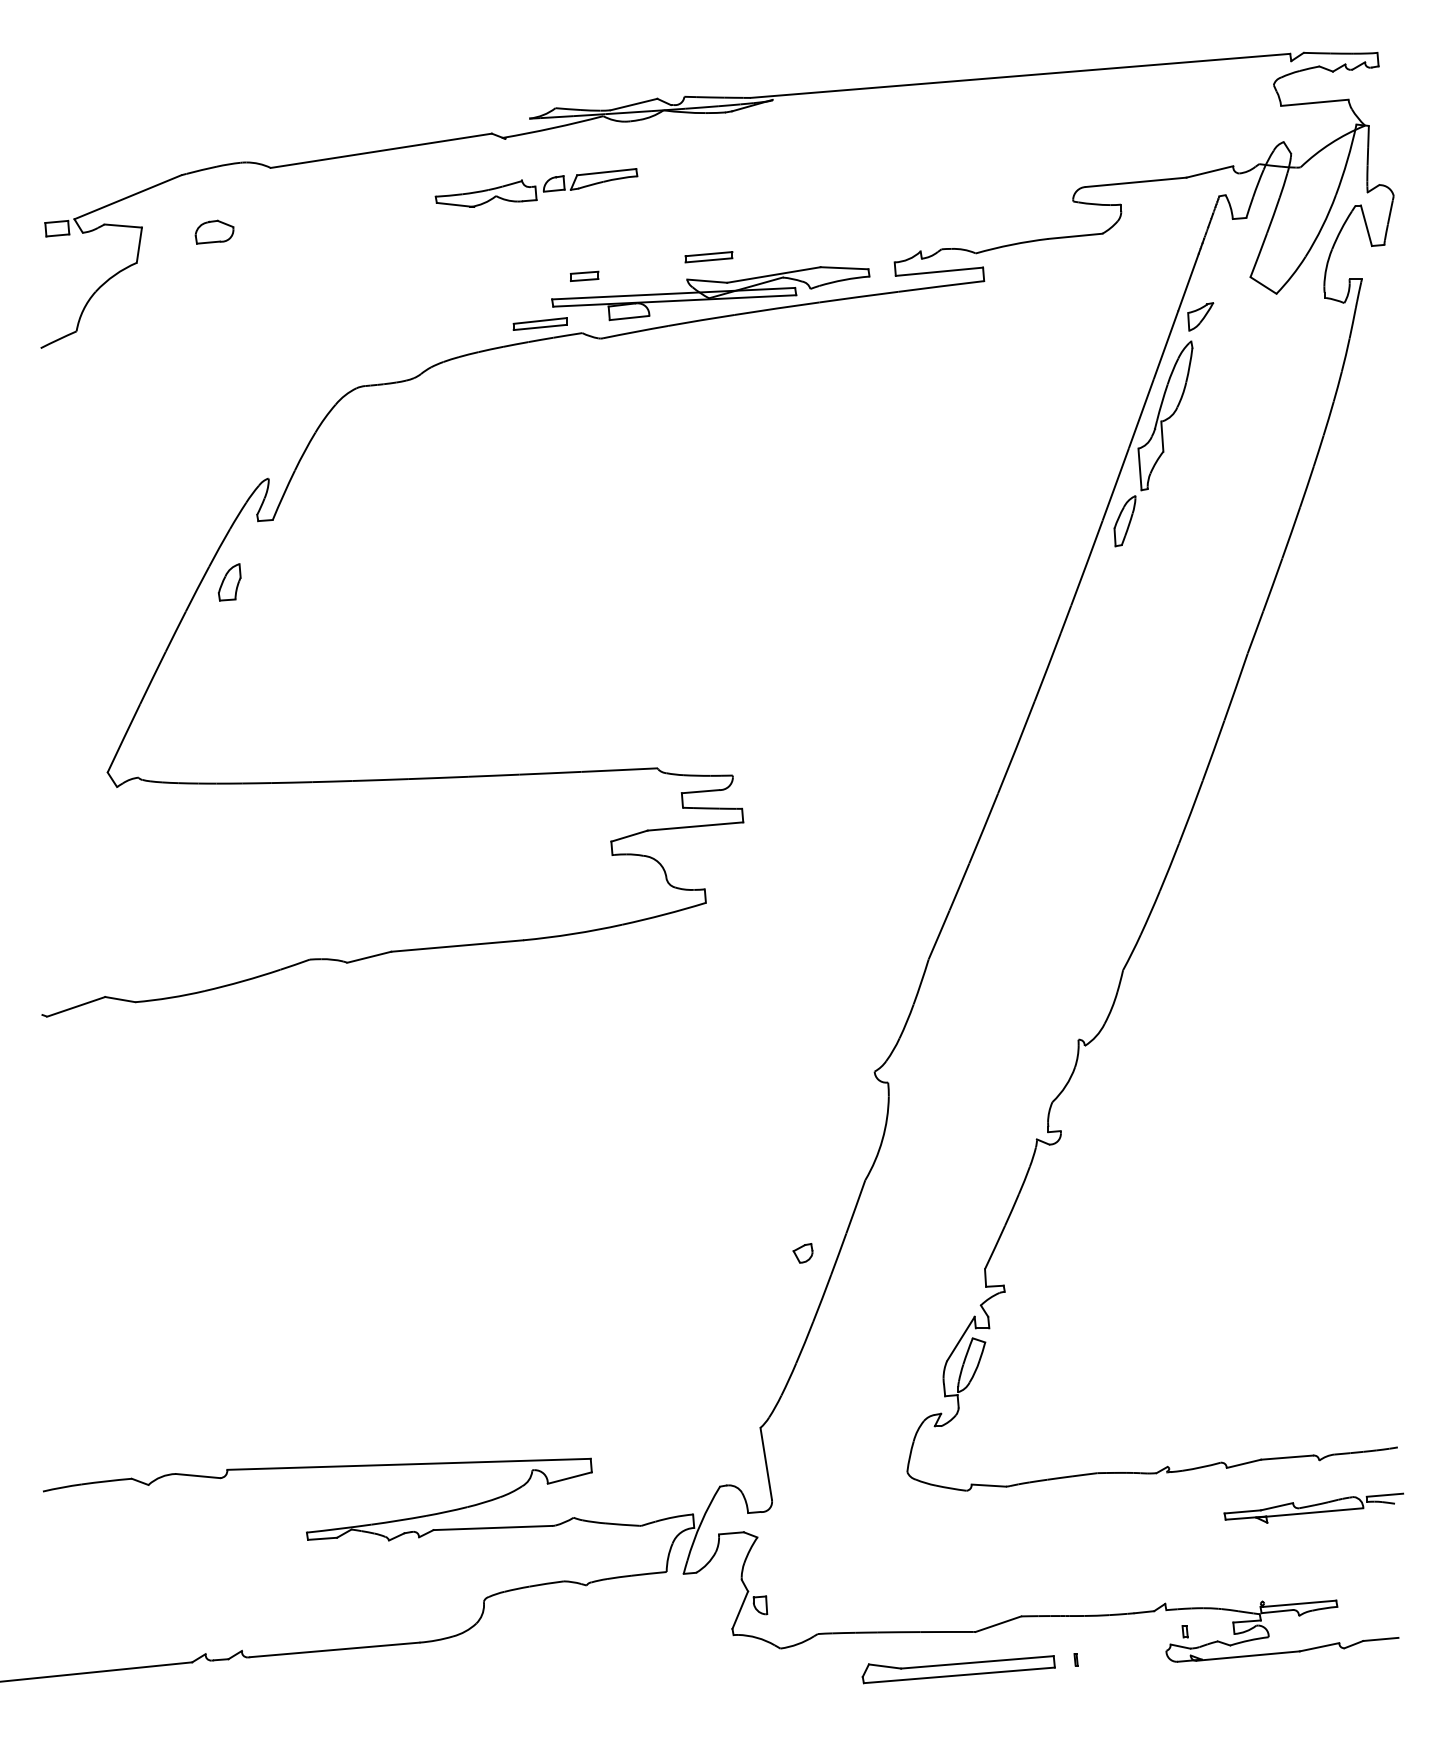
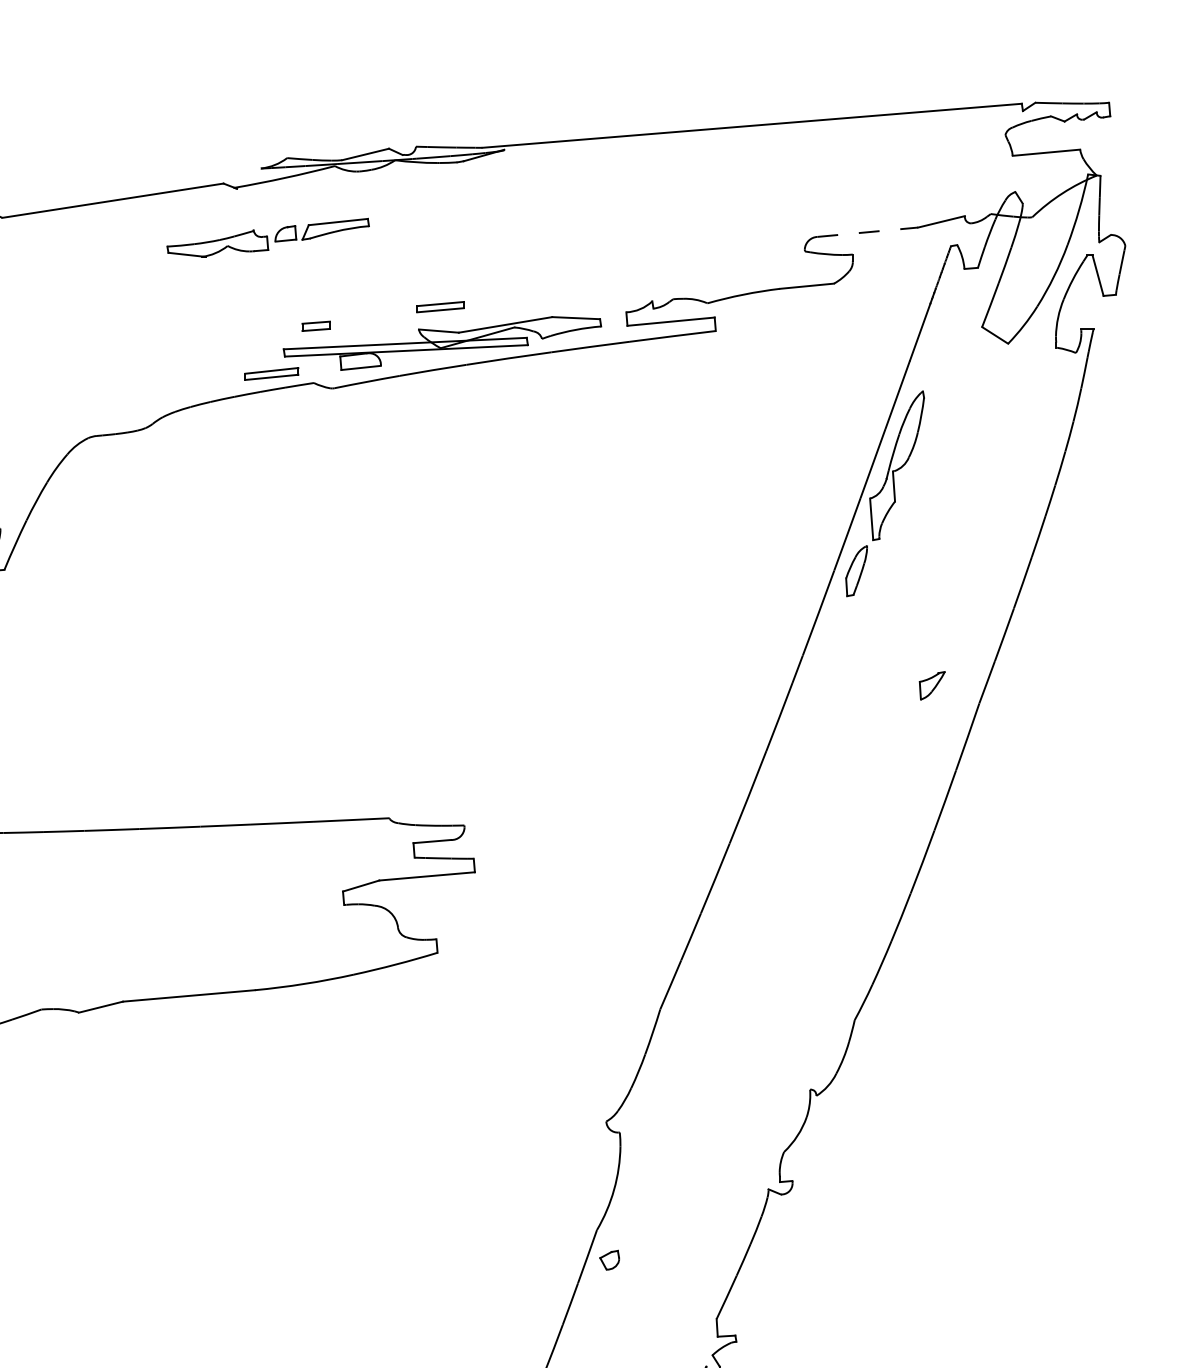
line: (1136, 182) -> (868, 232), solid -> dashed
part: (1200, 316) -> (932, 685), moved
part: (802, 1253) -> (609, 1260), moved

